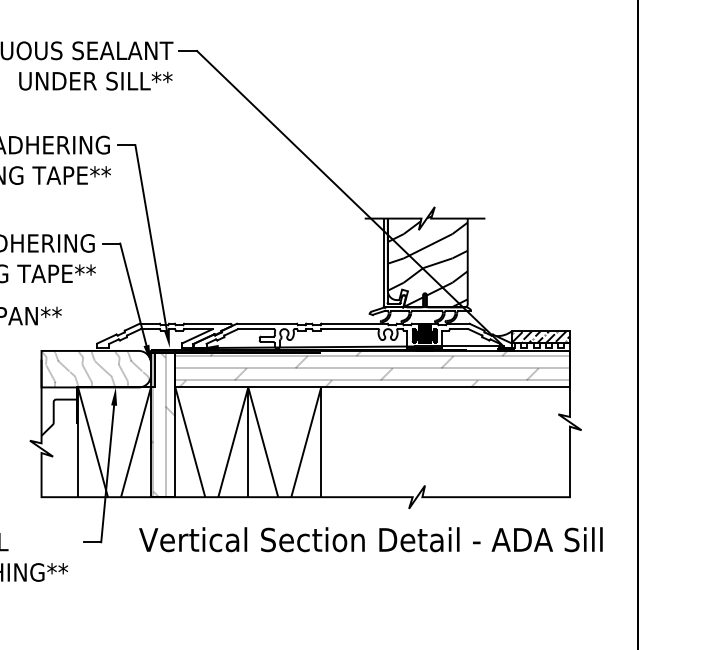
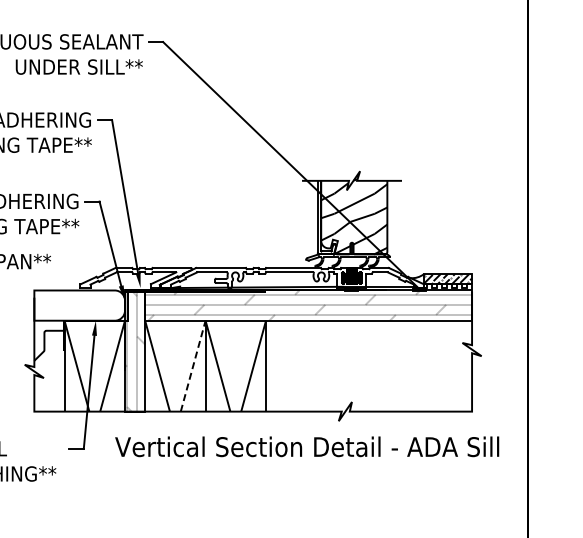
hatch: (94, 369) -> (78, 305), removed
line: (233, 441) -> (193, 365), solid -> dashed

